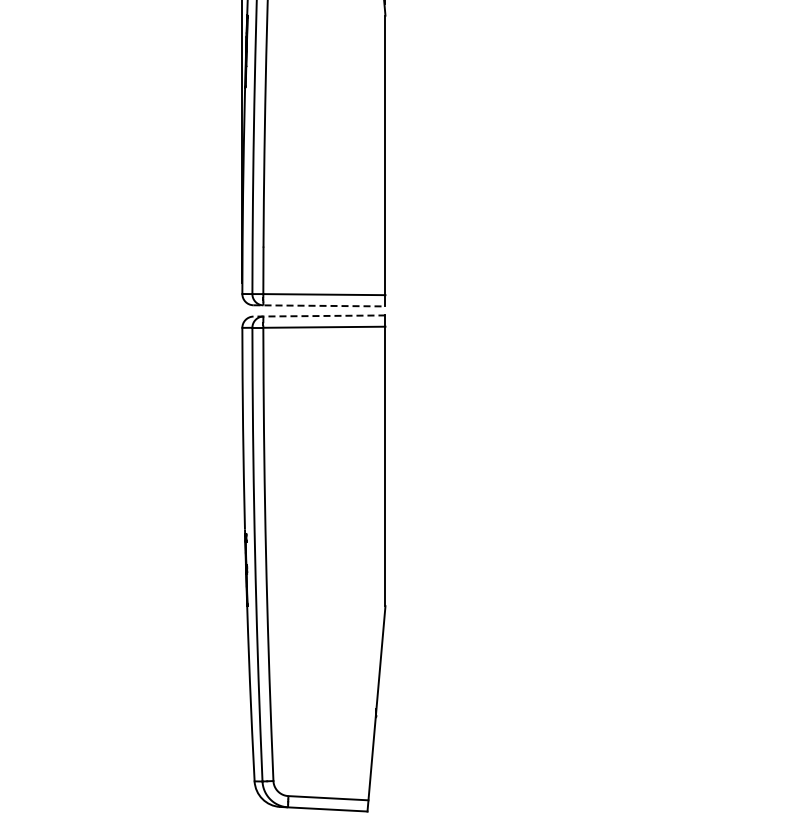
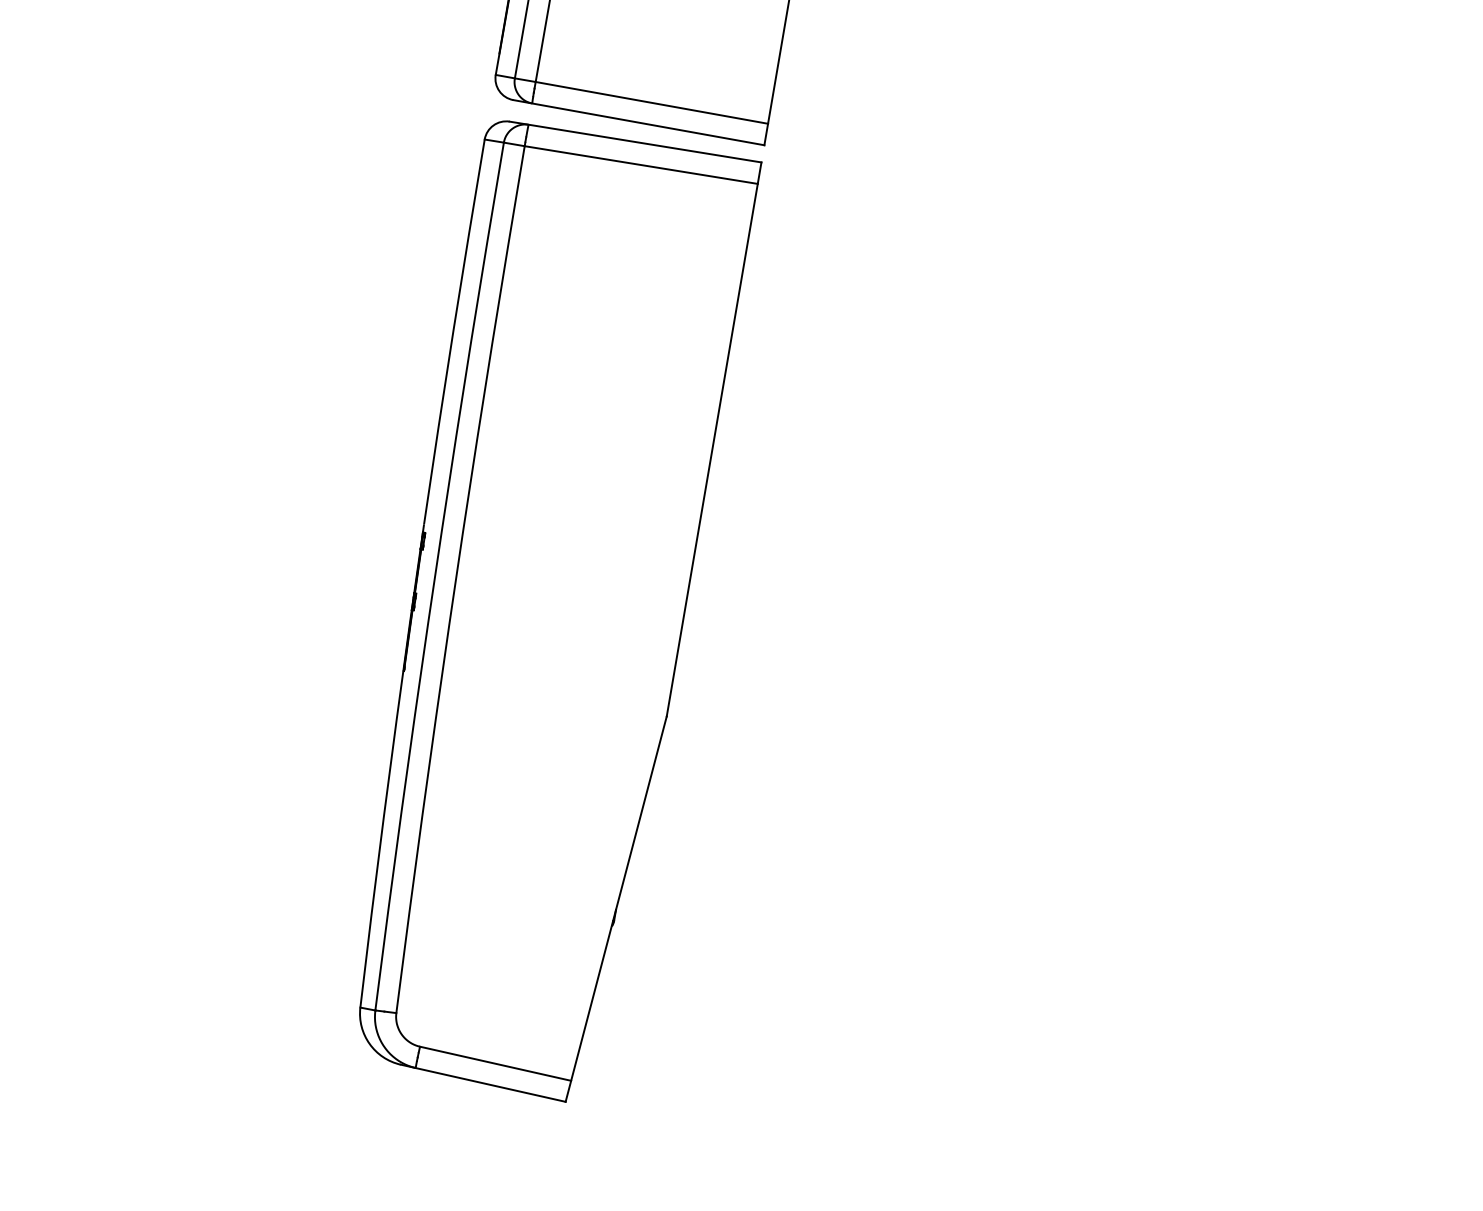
line: (319, 305) -> (638, 121), dashed -> solid
line: (319, 316) -> (635, 142), dashed -> solid

